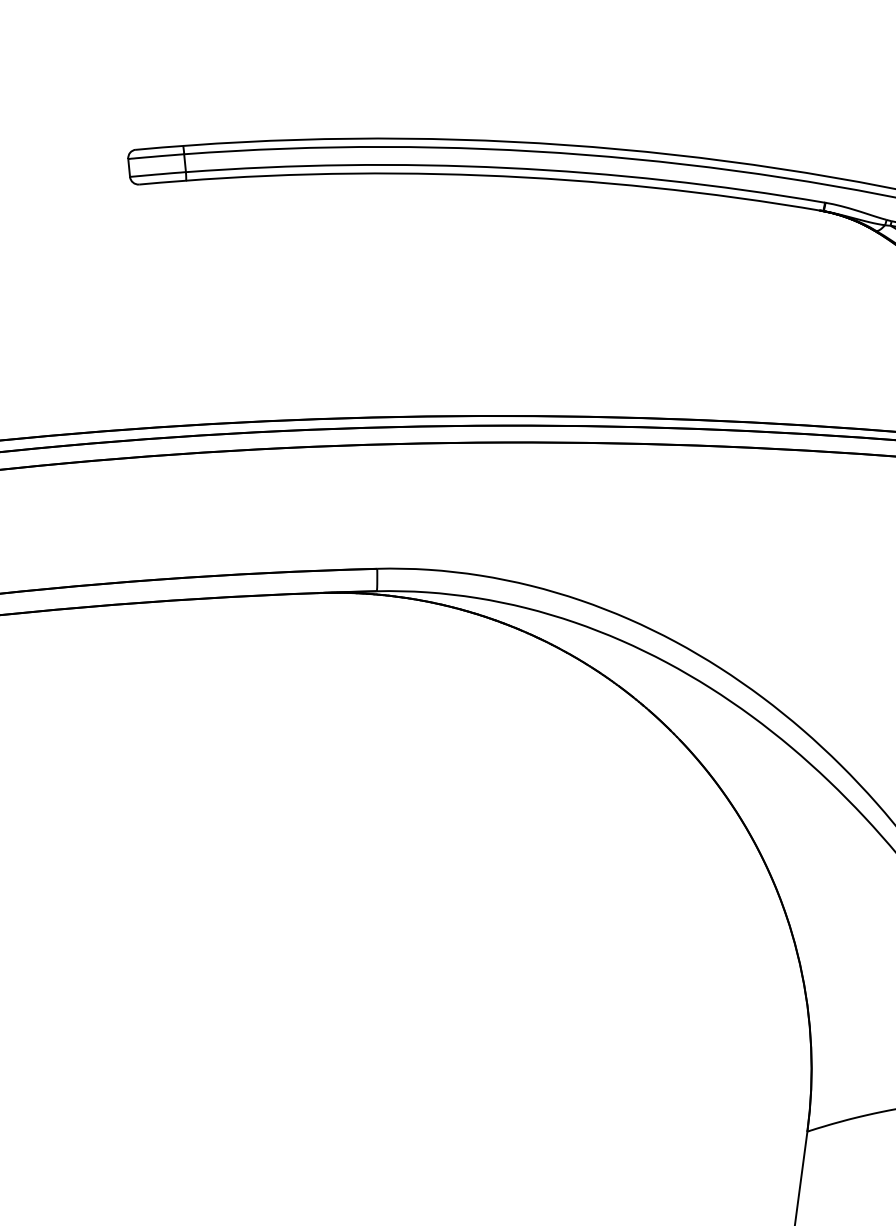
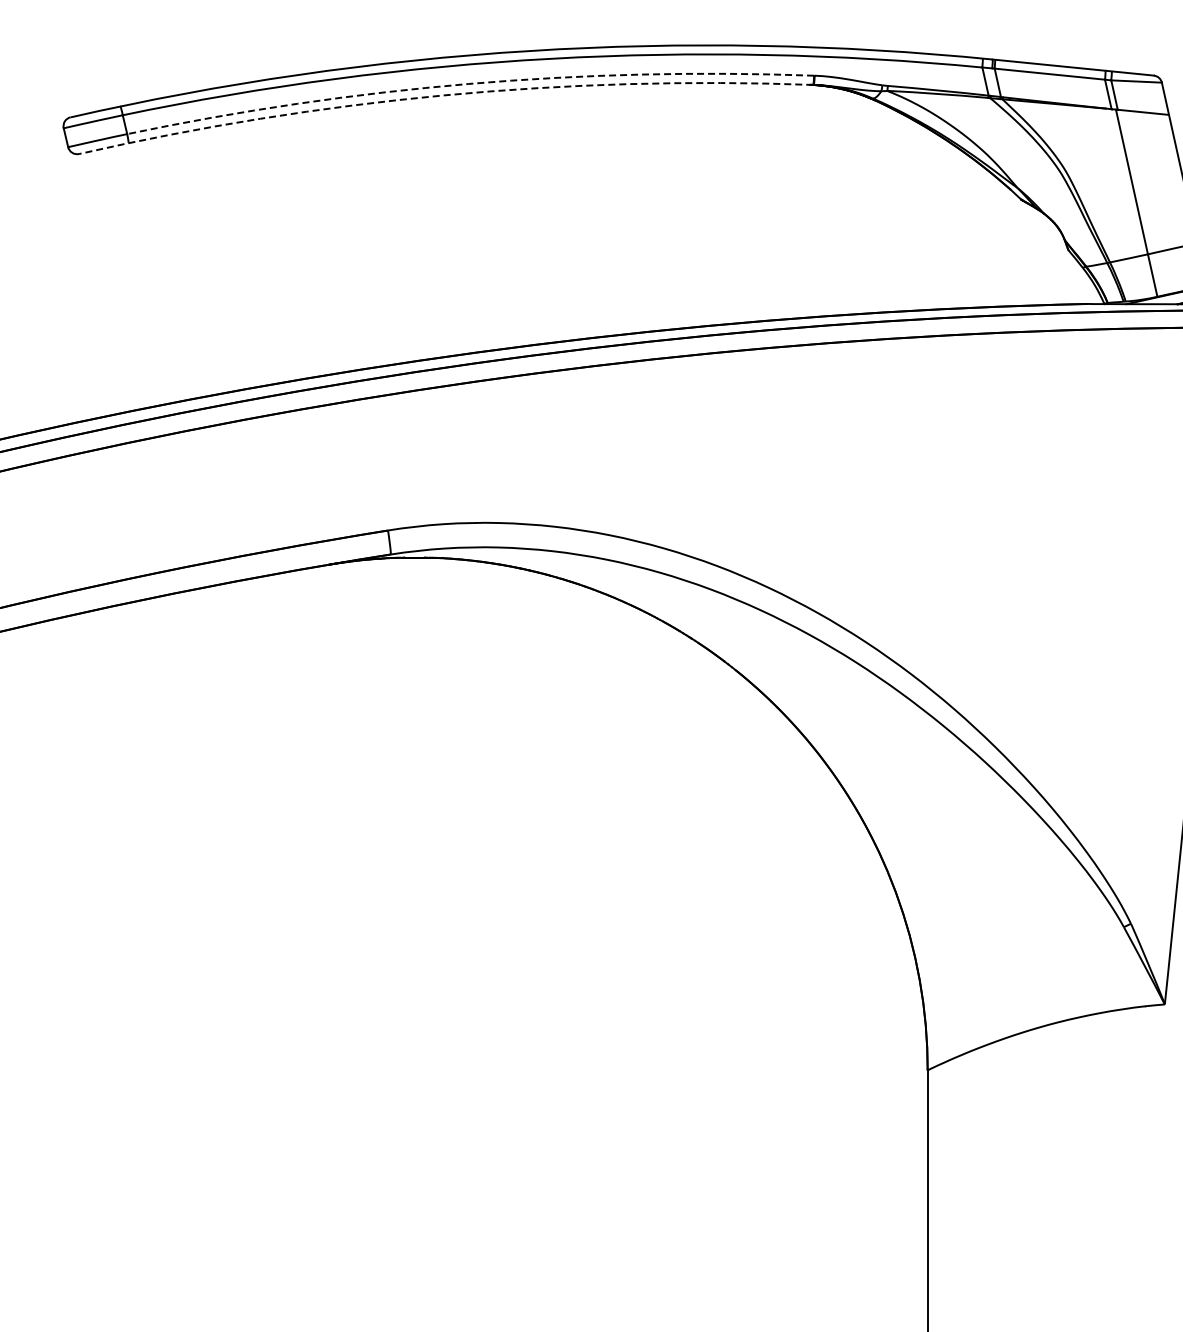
arc: (506, 167) -> (468, 83), solid -> dashed
arc: (481, 175) -> (443, 95), solid -> dashed

